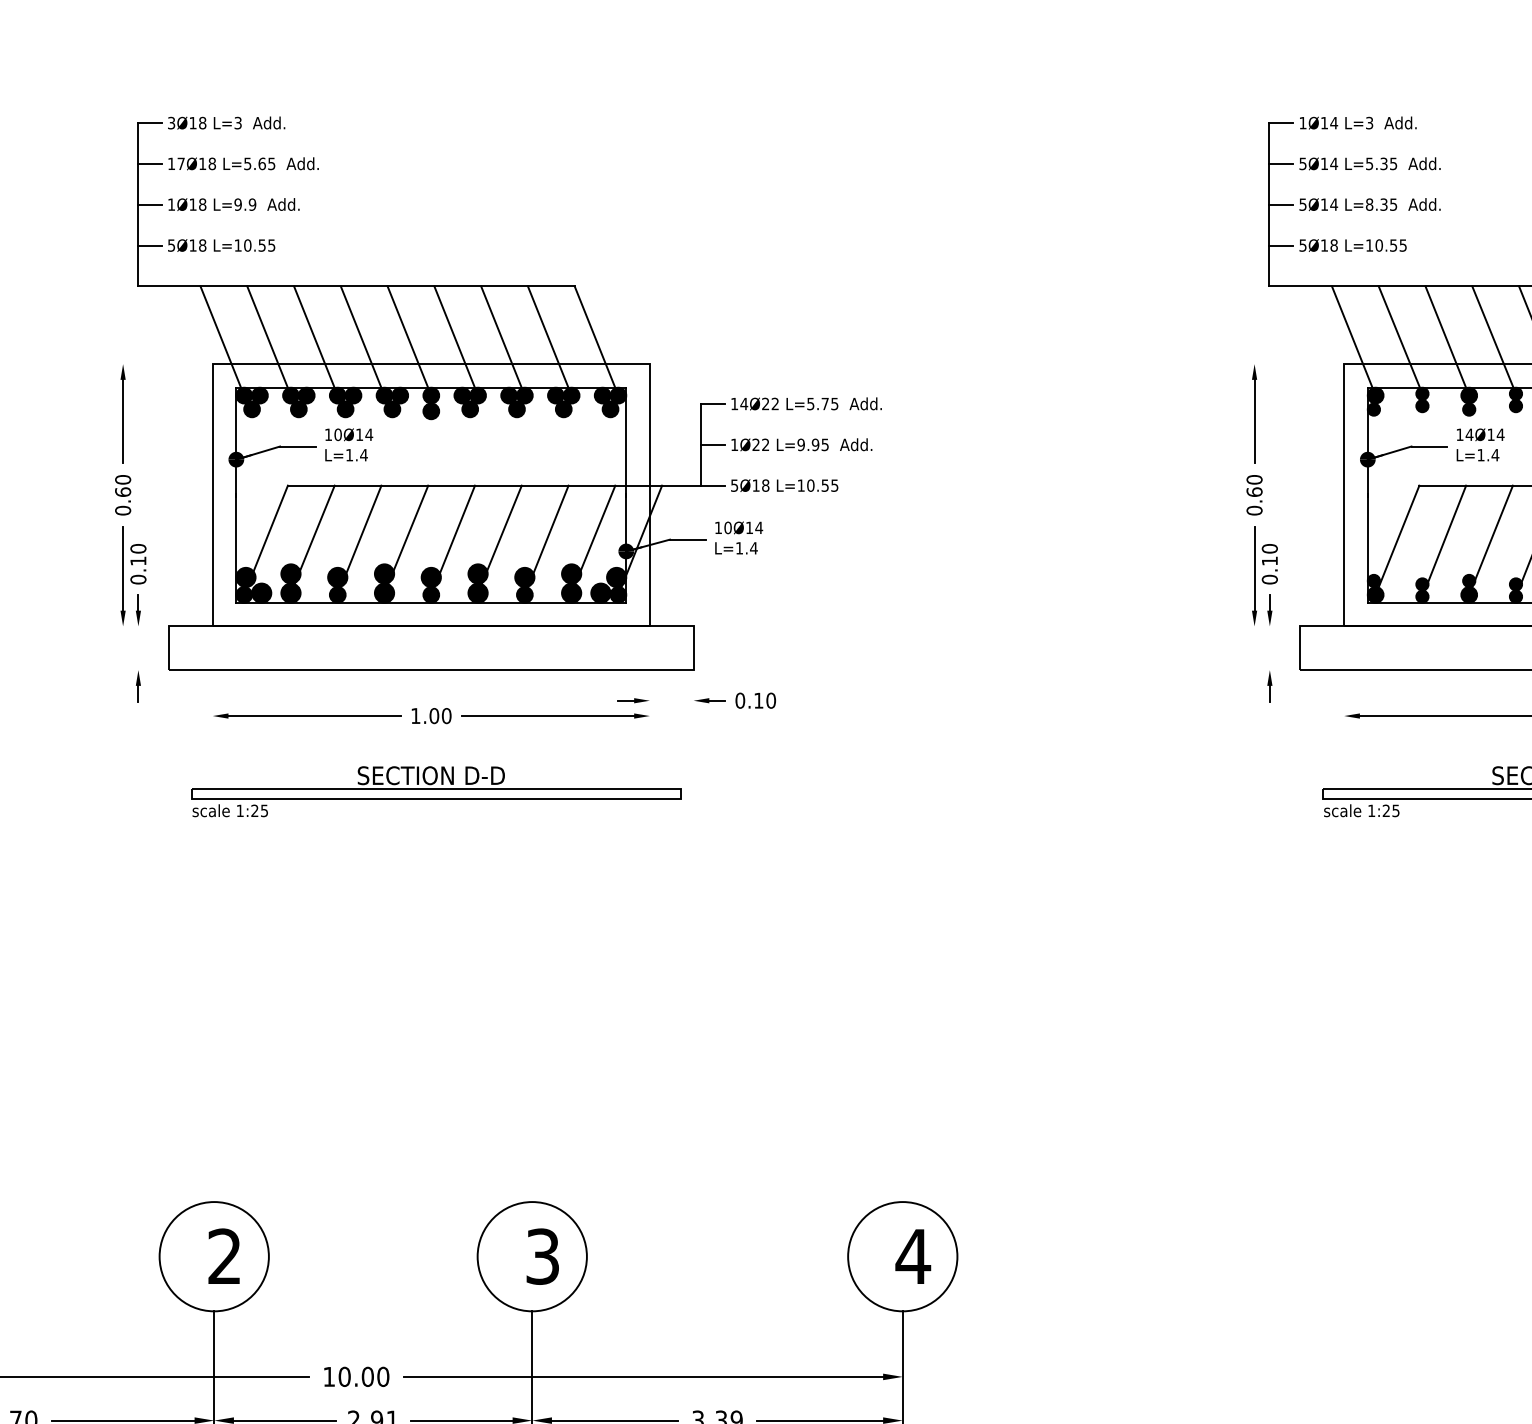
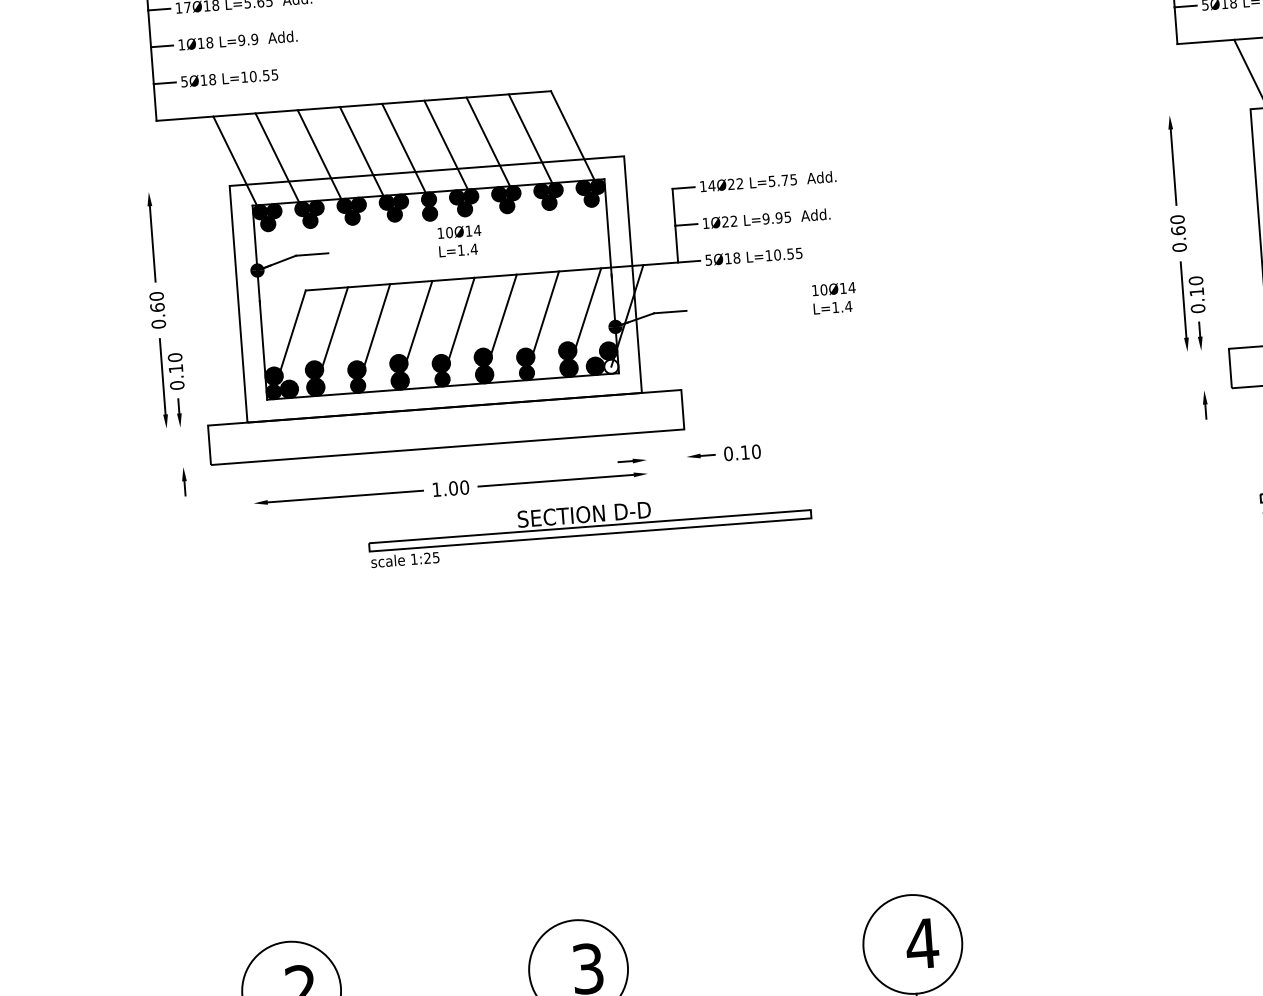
text: (349, 444) -> (460, 240), moved
text: (739, 537) -> (834, 297), moved
fill: (618, 594) -> (611, 366), removed
part: (436, 791) -> (590, 528), moved

